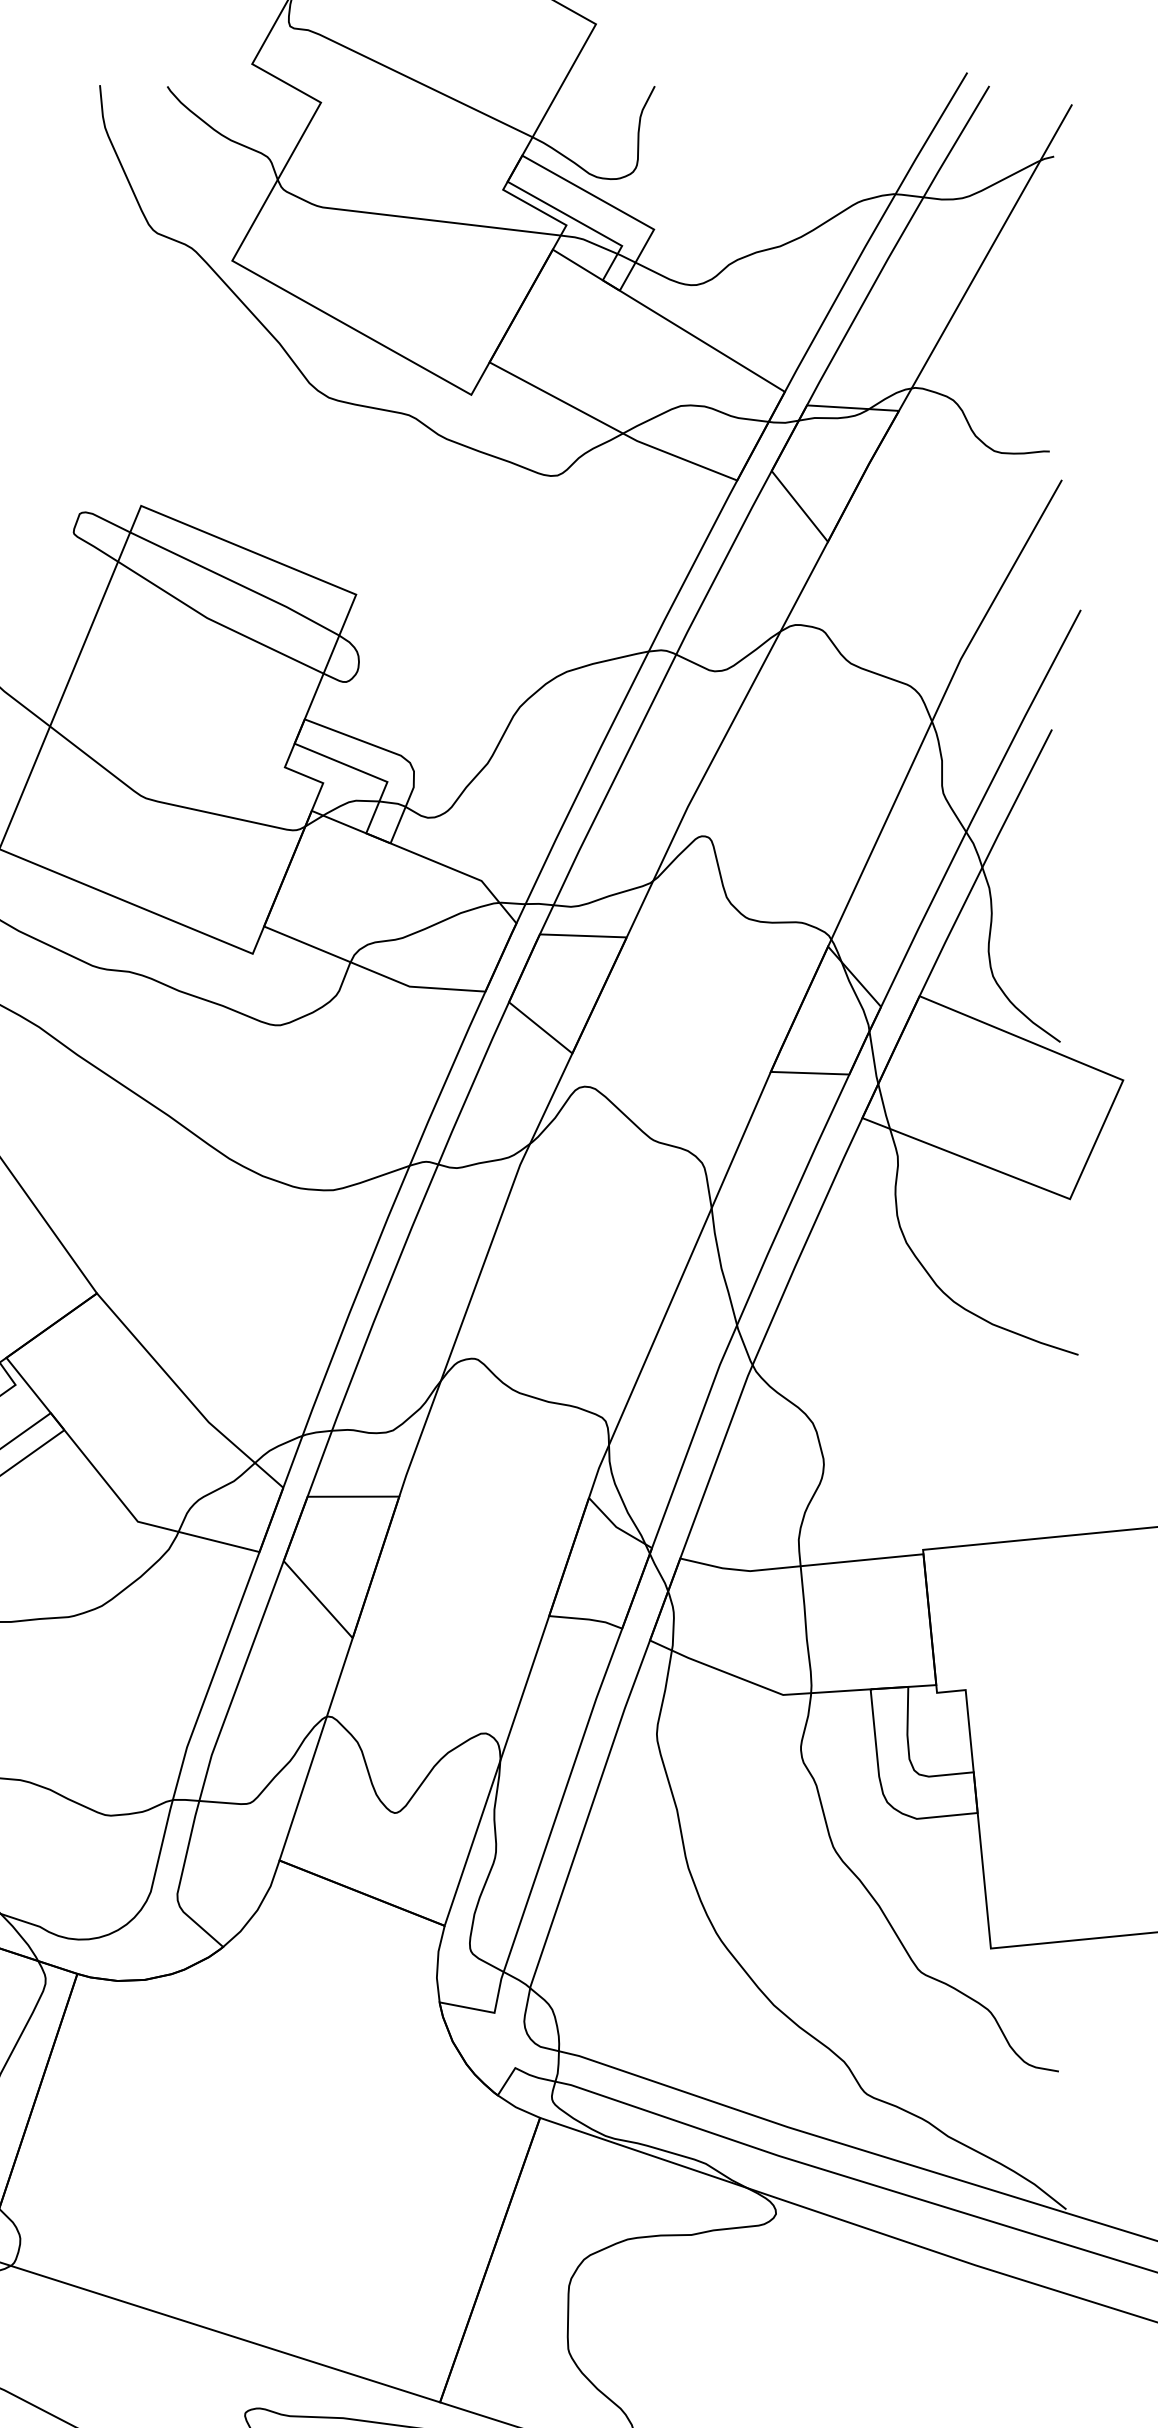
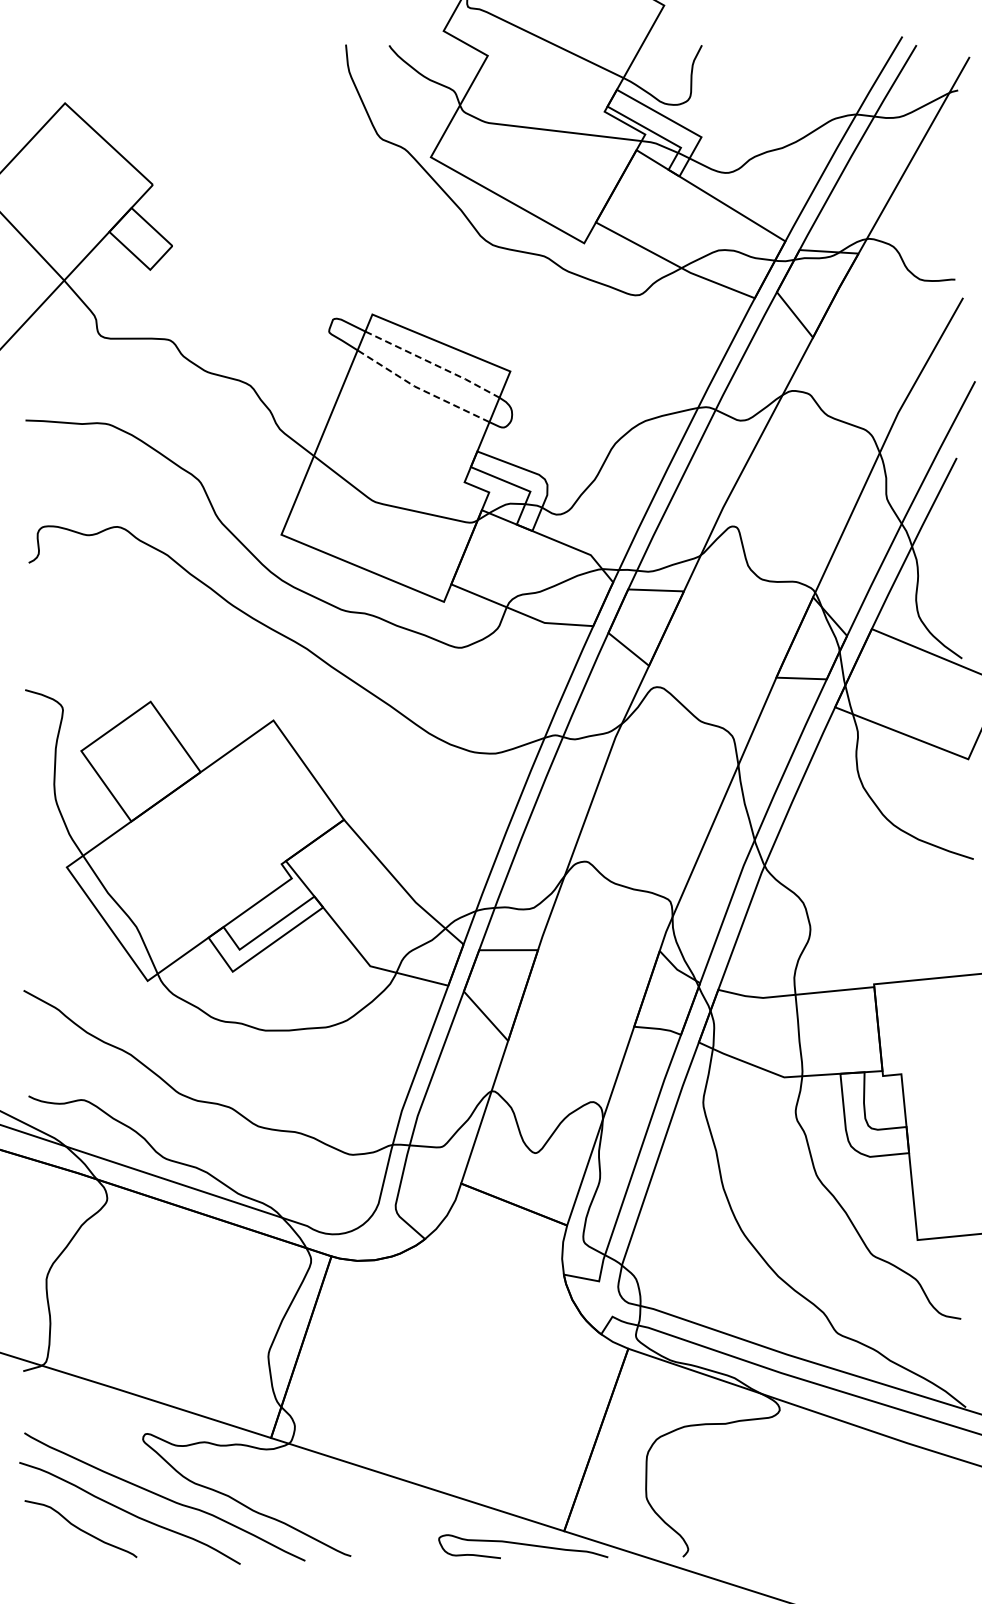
line: (236, 583) -> (433, 364), solid -> dashed
line: (217, 622) -> (421, 389), solid -> dashed

